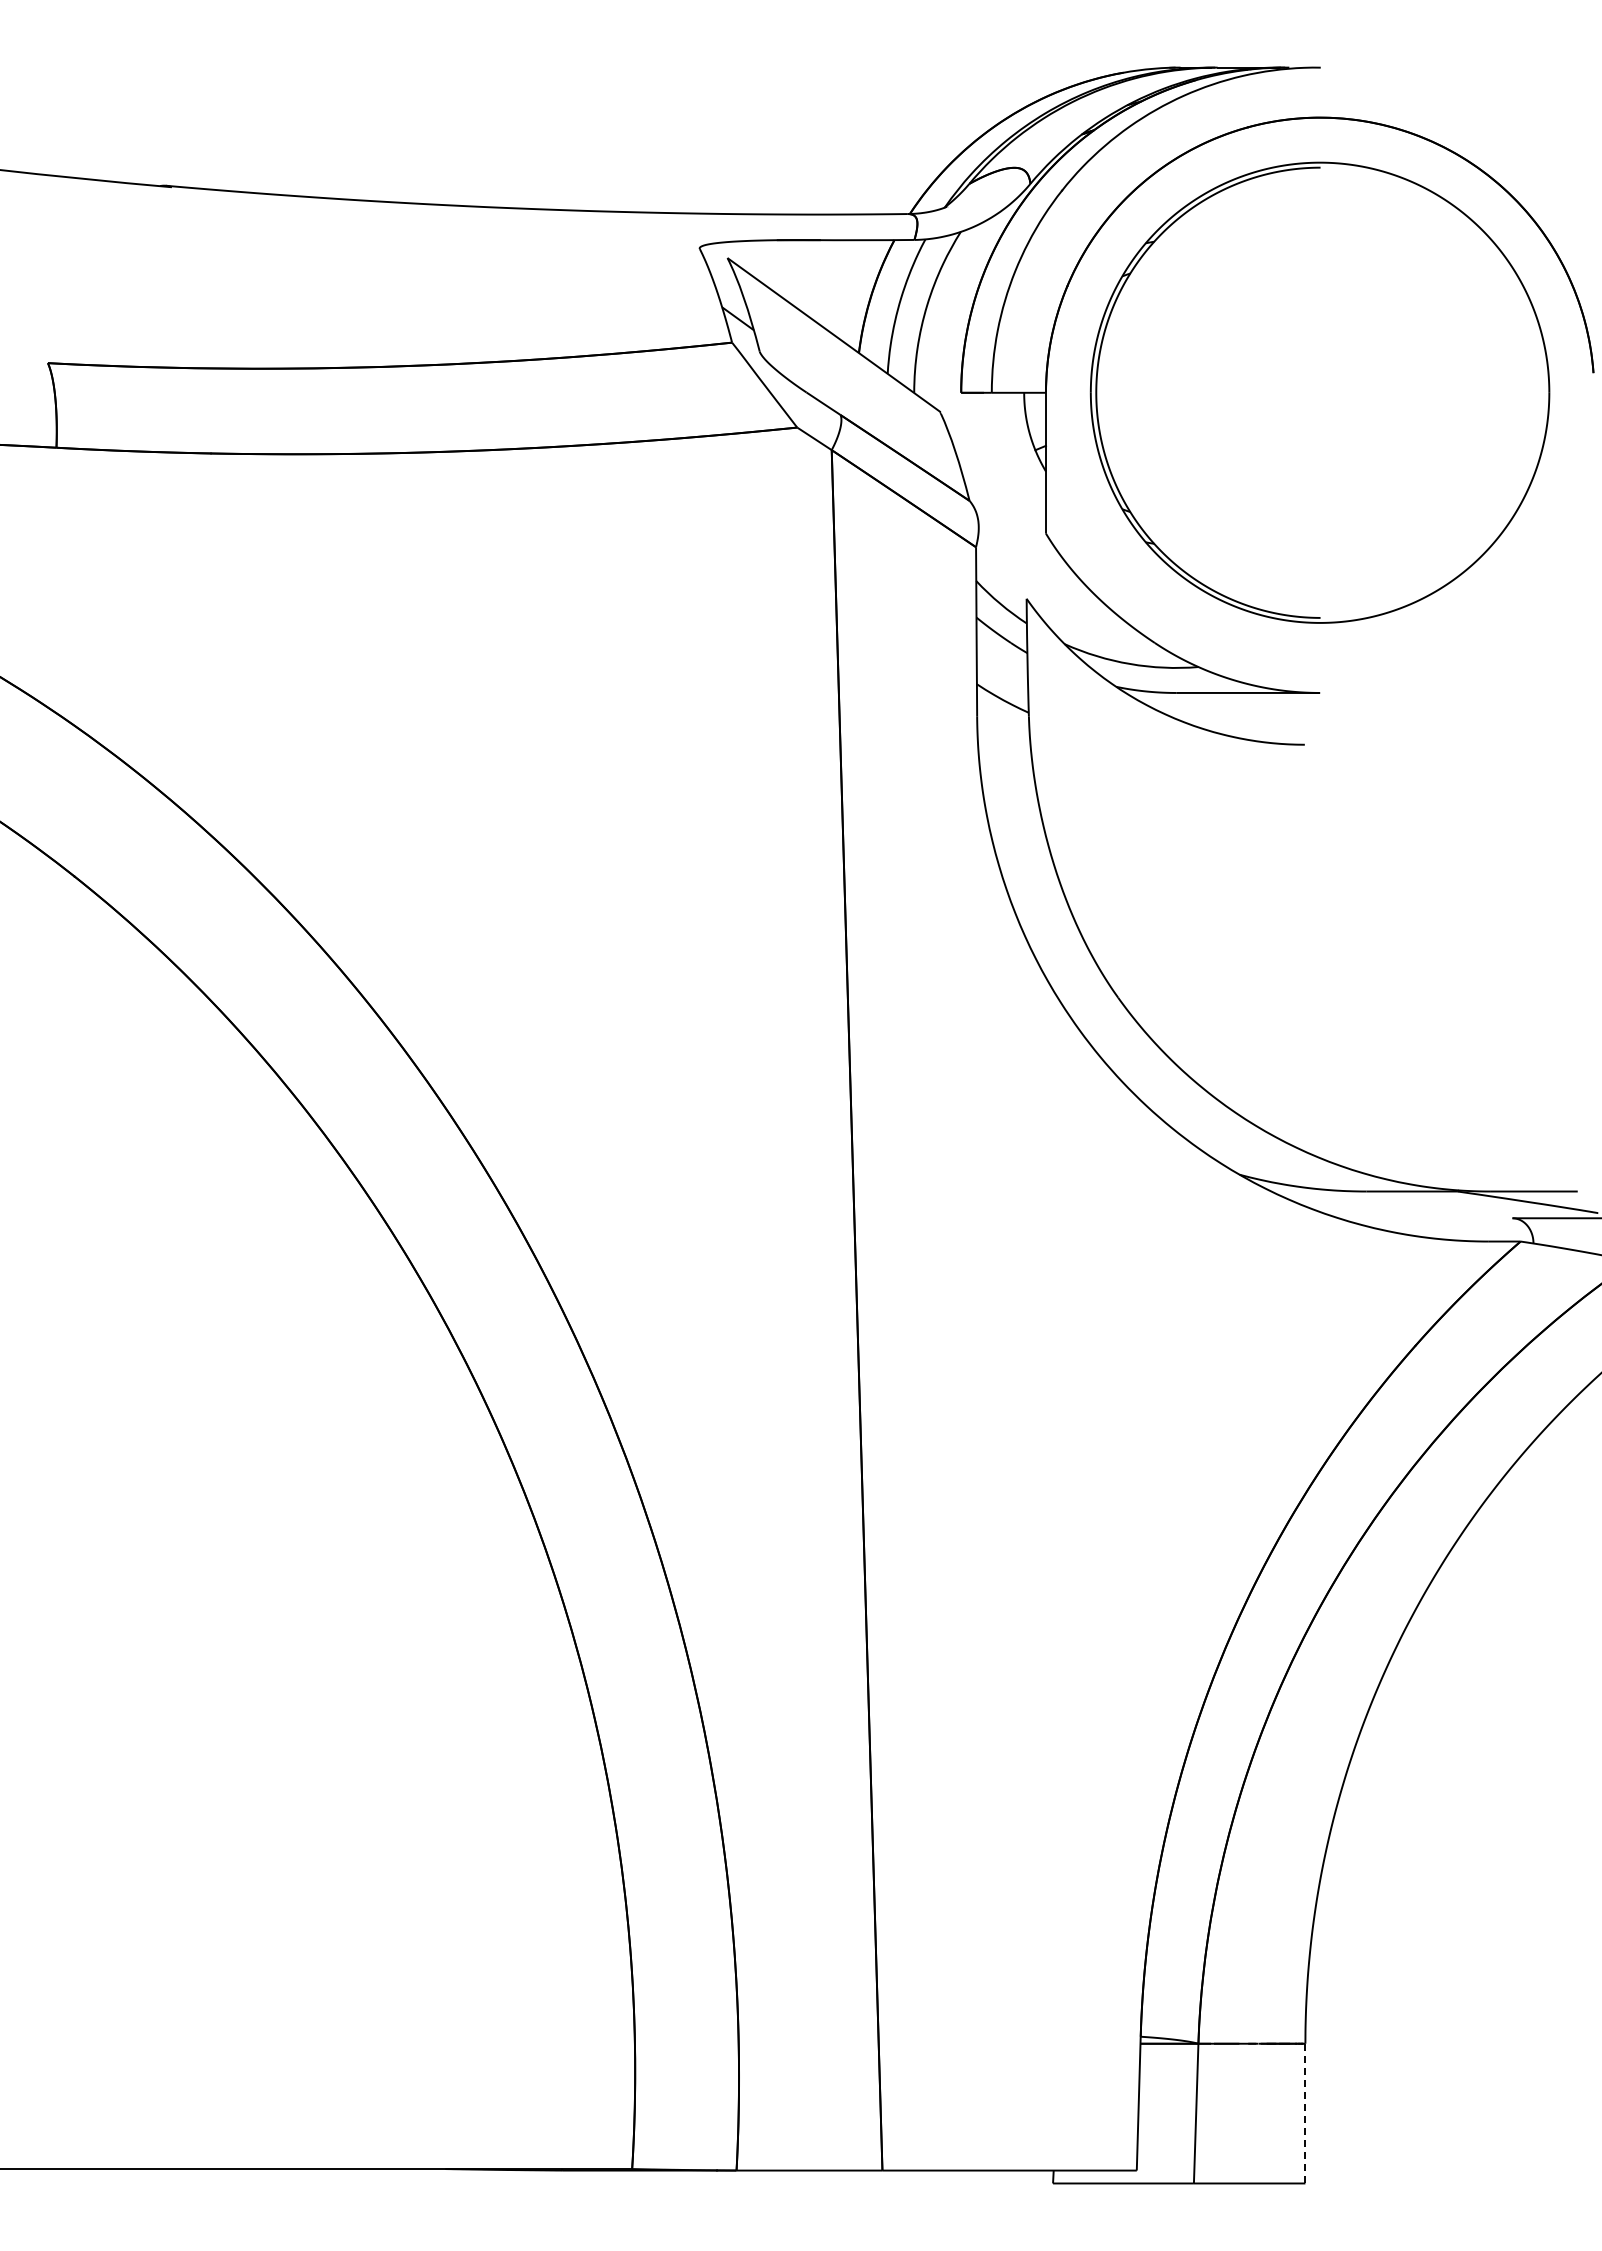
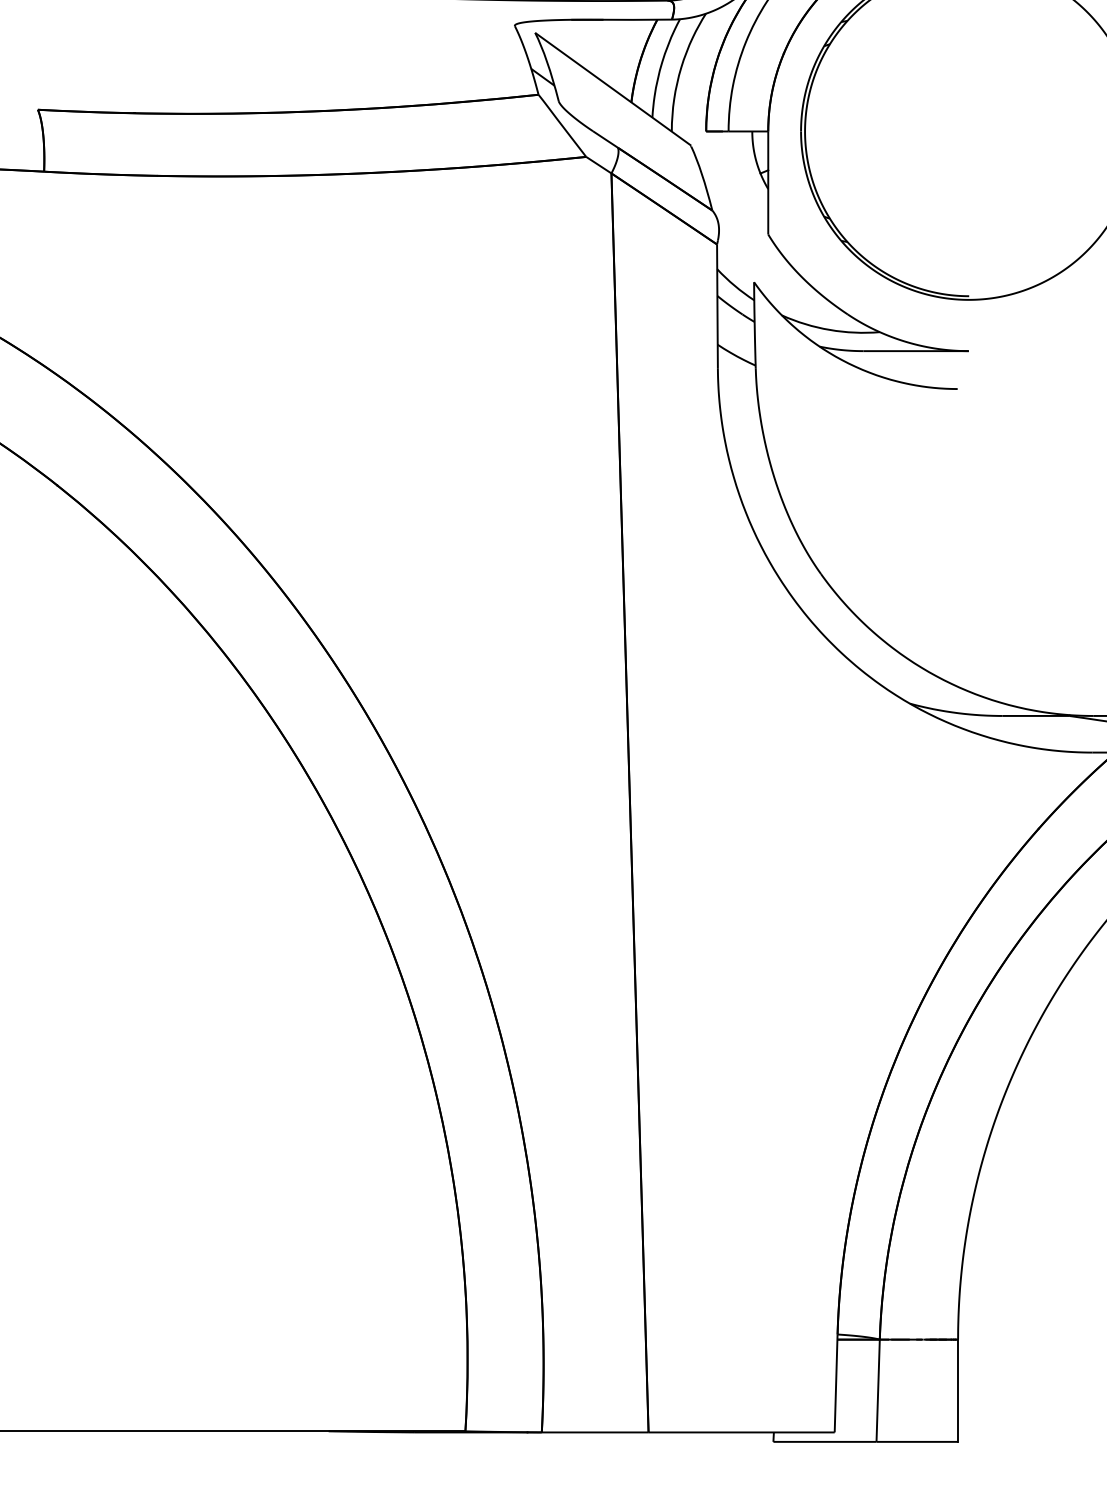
line: (1305, 2113) -> (958, 1390), dashed -> solid

